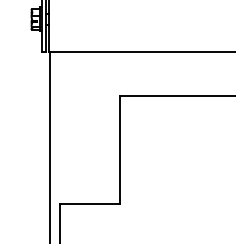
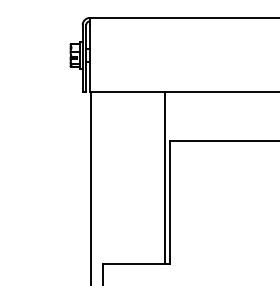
line: (115, 127) -> (165, 177), added

